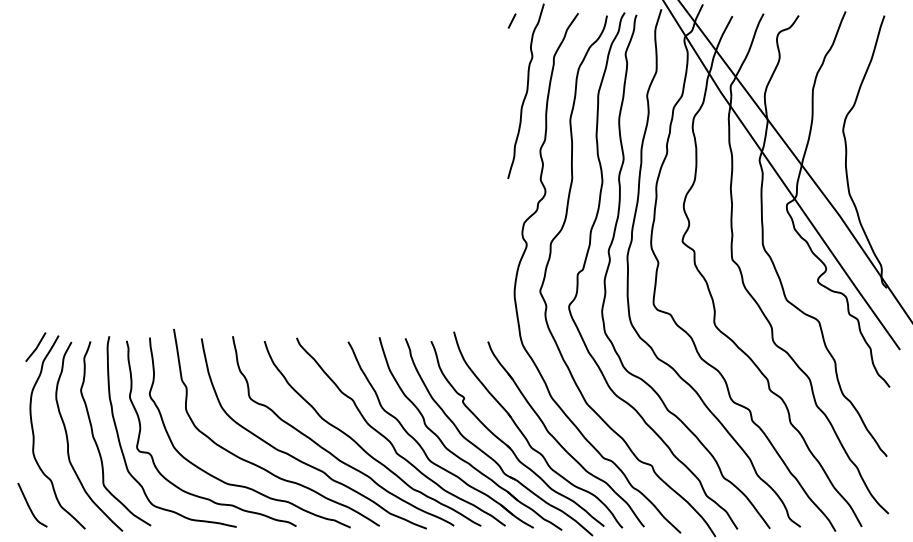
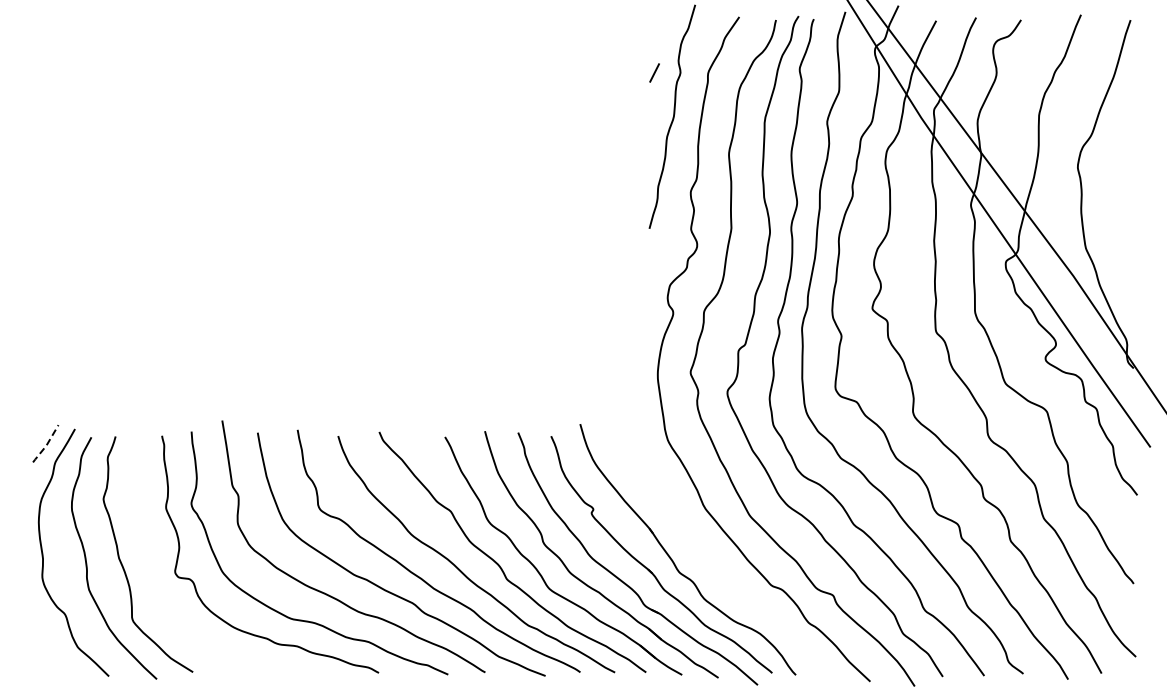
line: (512, 20) -> (654, 72), moved
line: (36, 348) -> (46, 445), solid -> dashed
part: (558, 441) -> (713, 564), removed
curve: (120, 443) -> (154, 567), removed
curve: (29, 505) -> (37, 646), removed

